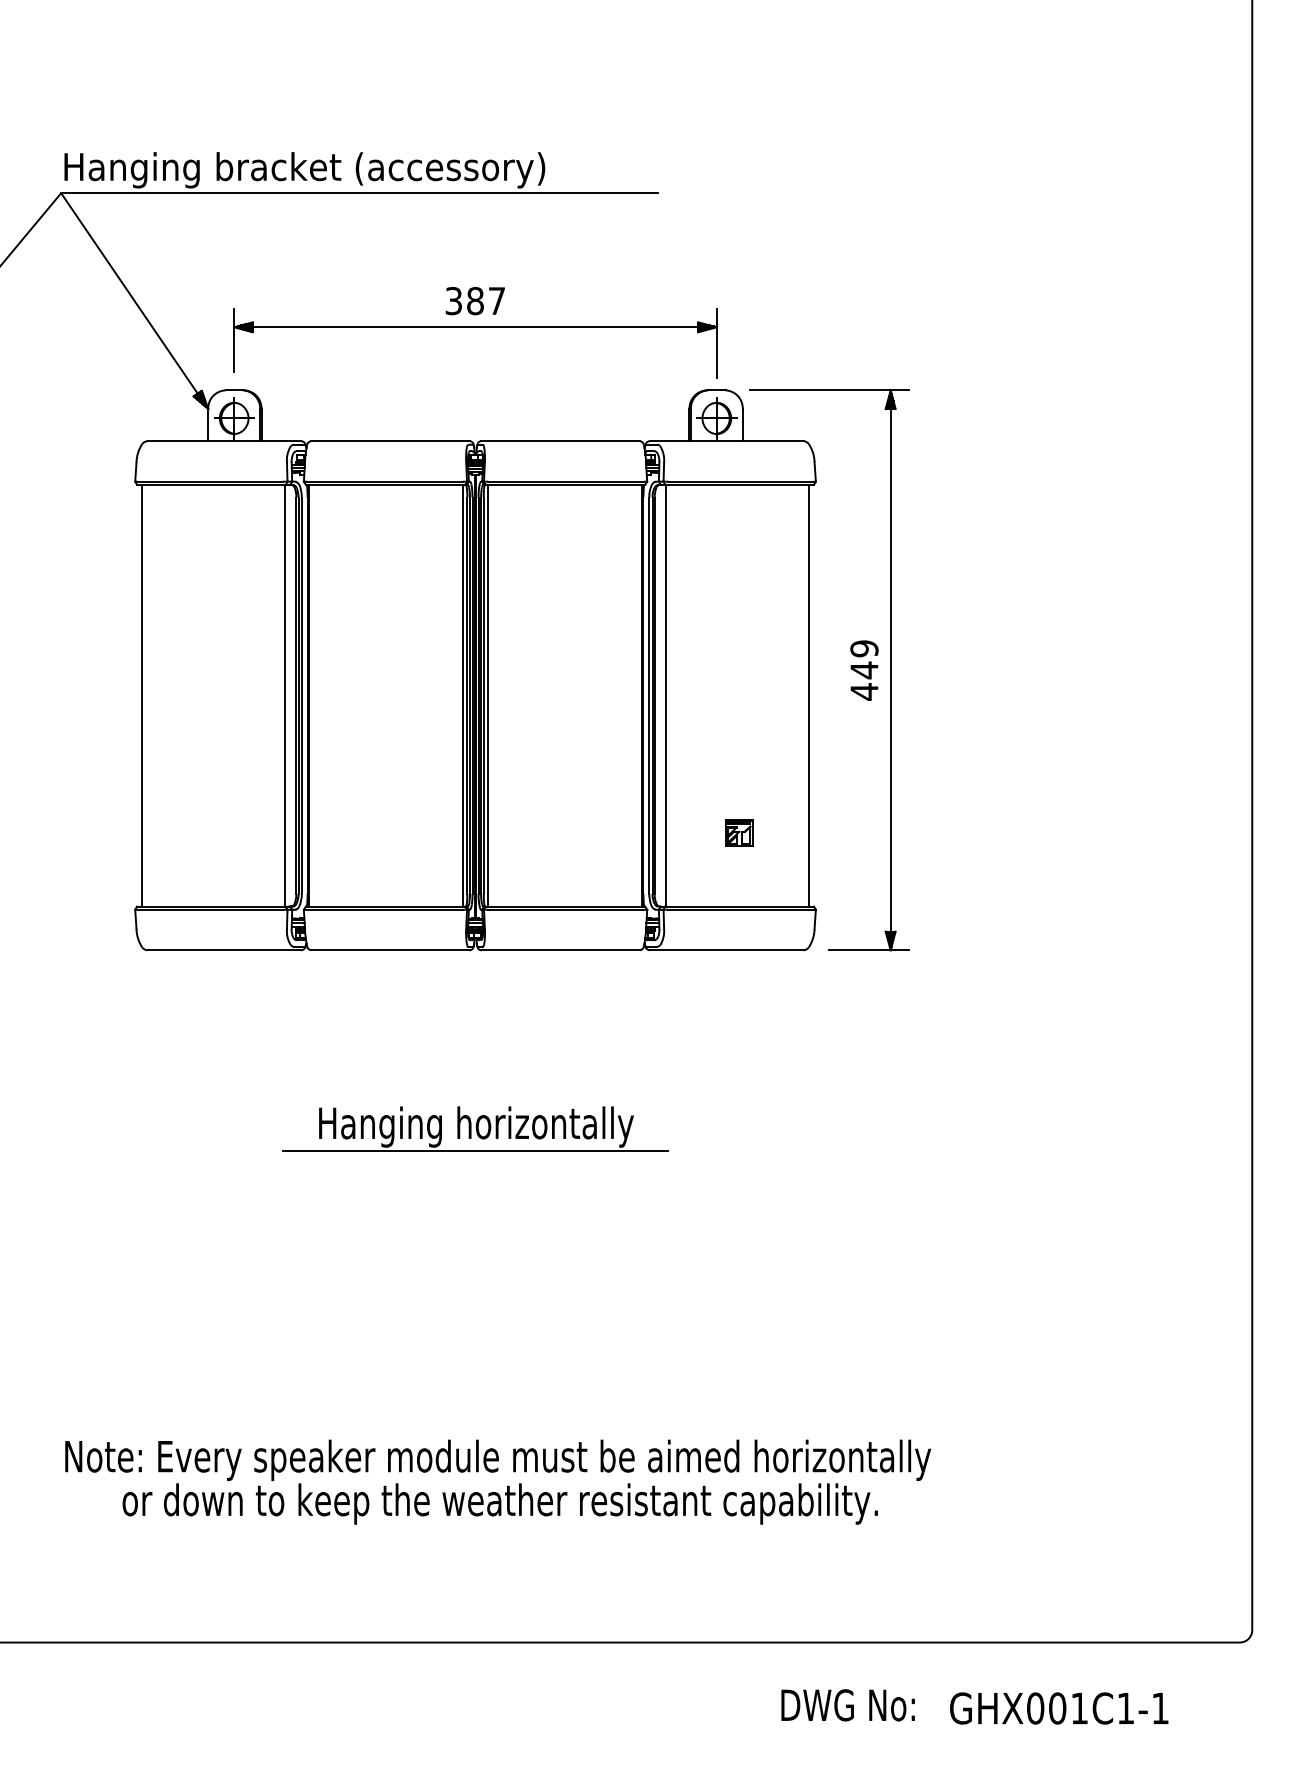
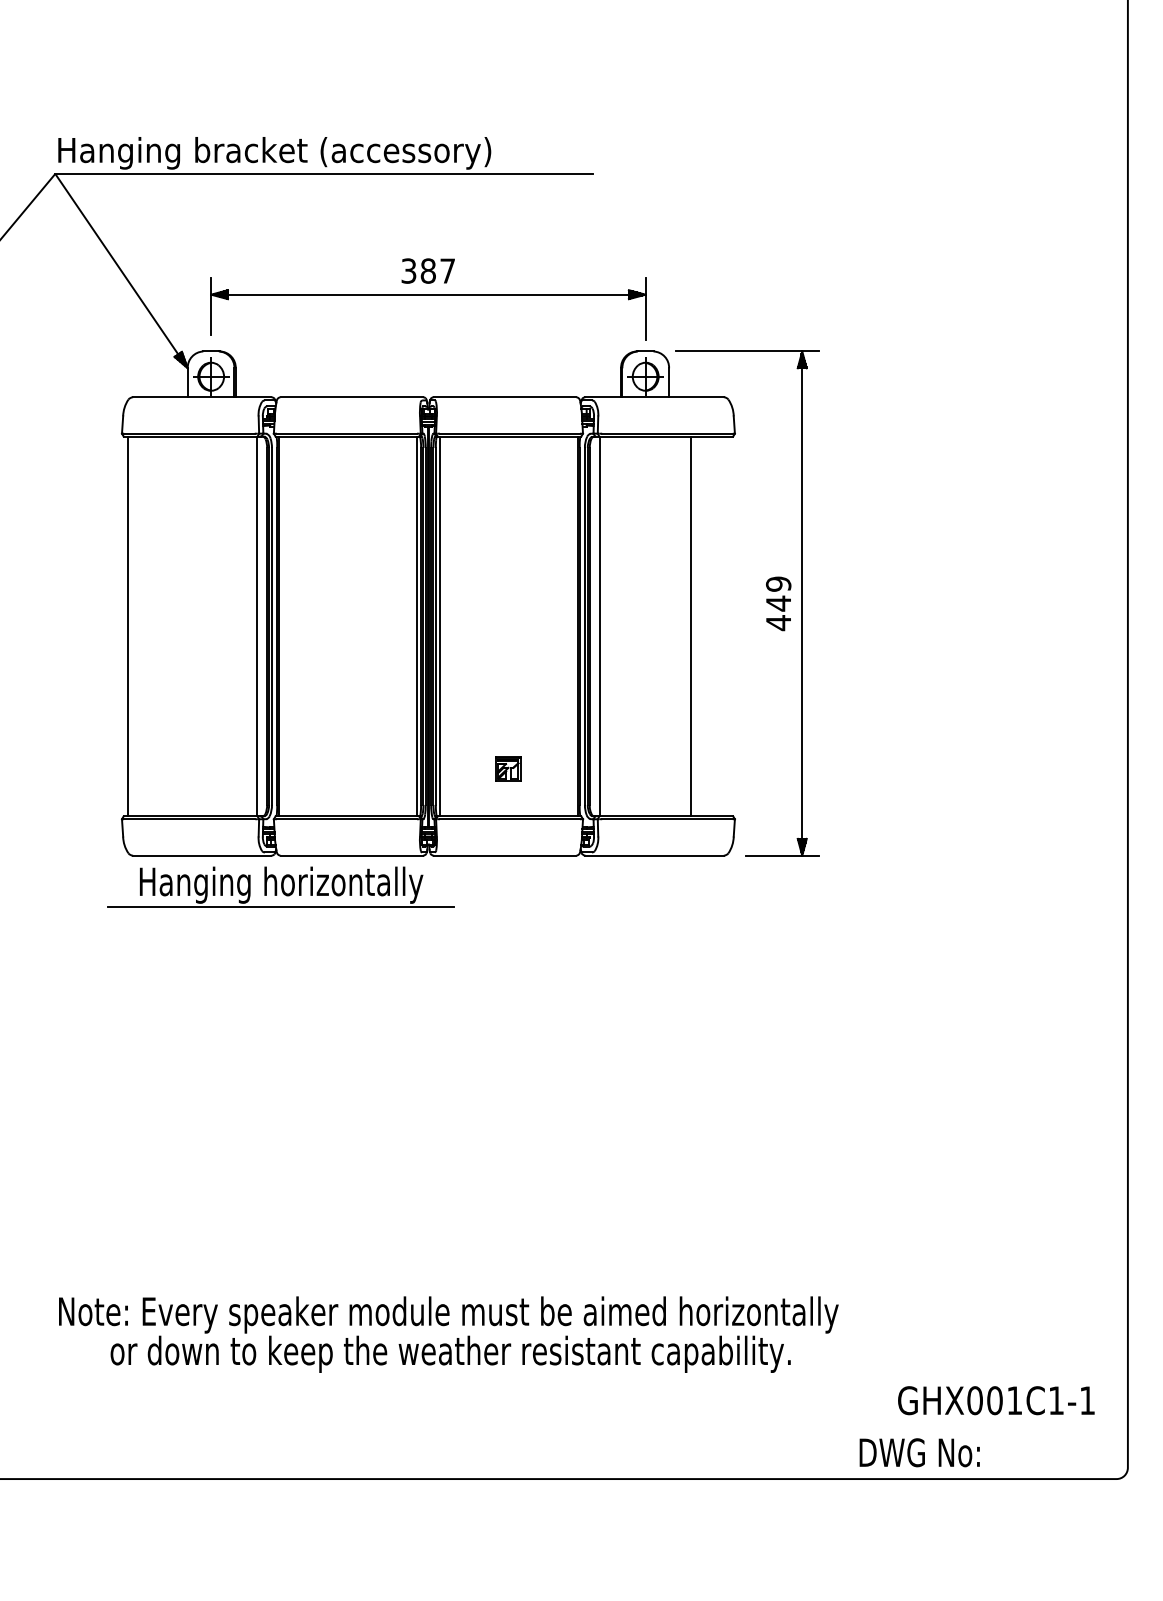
line: (809, 695) -> (691, 626), moved
part: (739, 832) -> (508, 768), moved
part: (475, 1128) -> (280, 886), moved
text: (847, 1705) -> (919, 1452), moved
text: (1059, 1708) -> (996, 1400), moved

